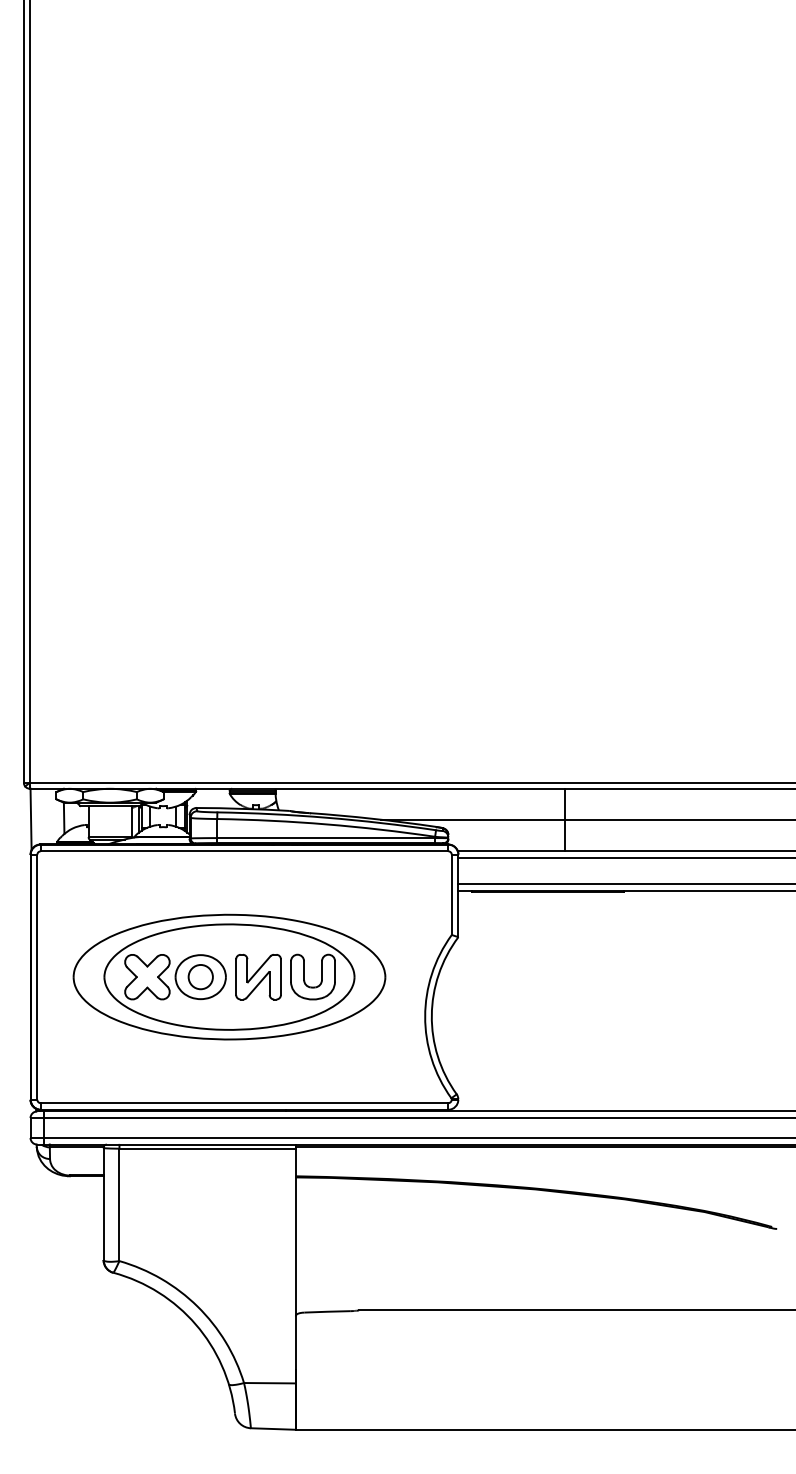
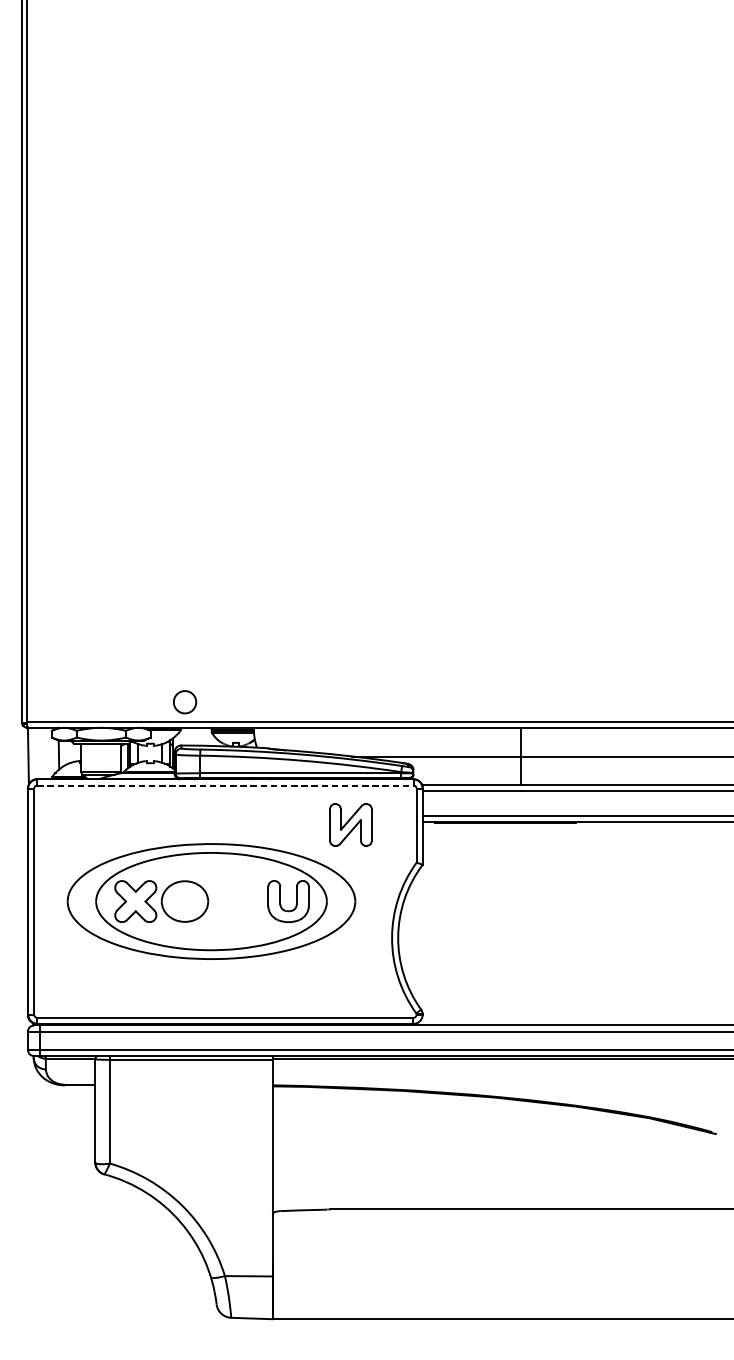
line: (244, 851) -> (225, 785), solid -> dashed
part: (258, 976) -> (350, 824), moved
circle: (200, 977) -> (184, 702), moved

